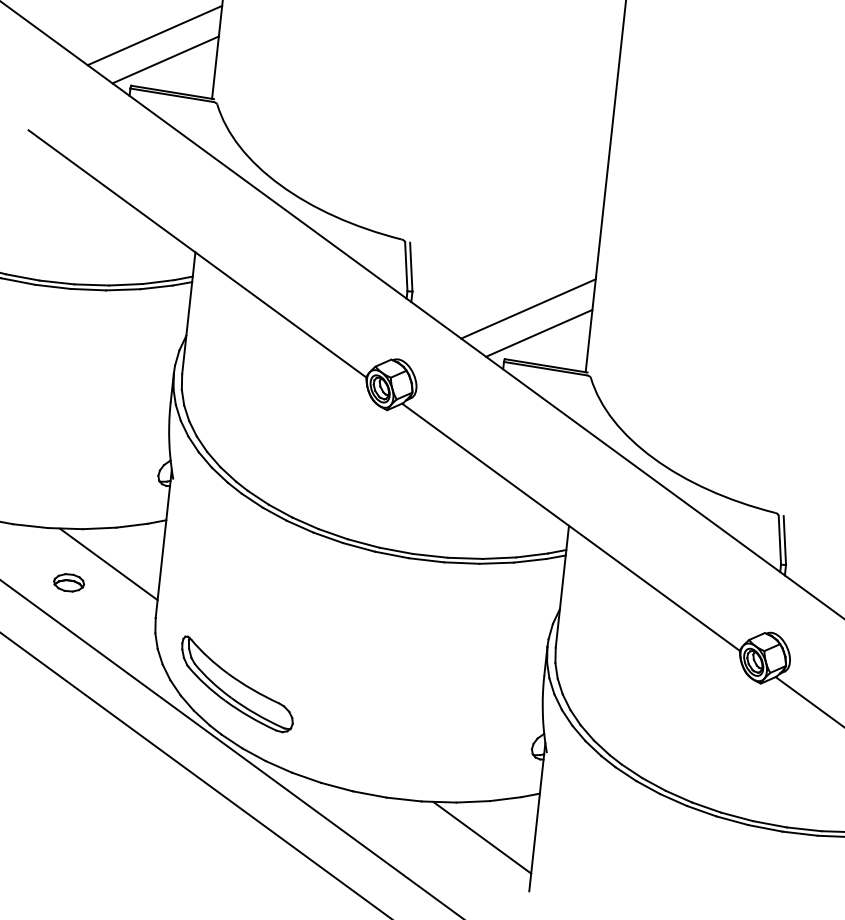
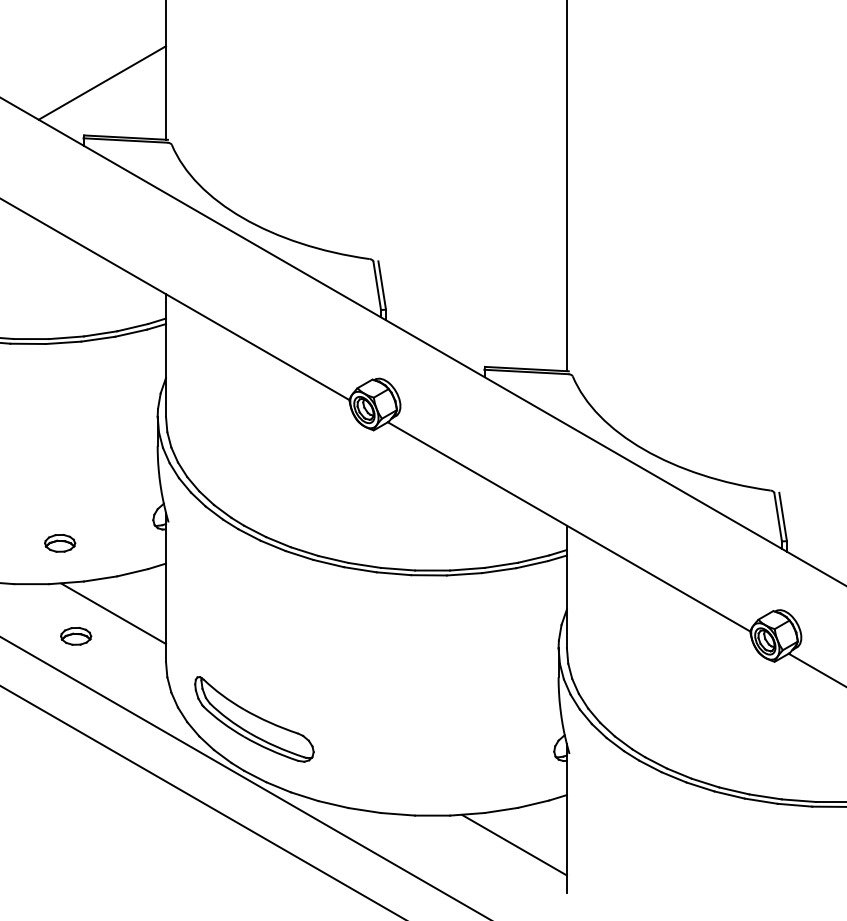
line: (165, 60) -> (115, 106), removed
line: (527, 308) -> (502, 314), removed
line: (539, 333) -> (516, 337), removed
part: (63, 488) -> (60, 543), added

